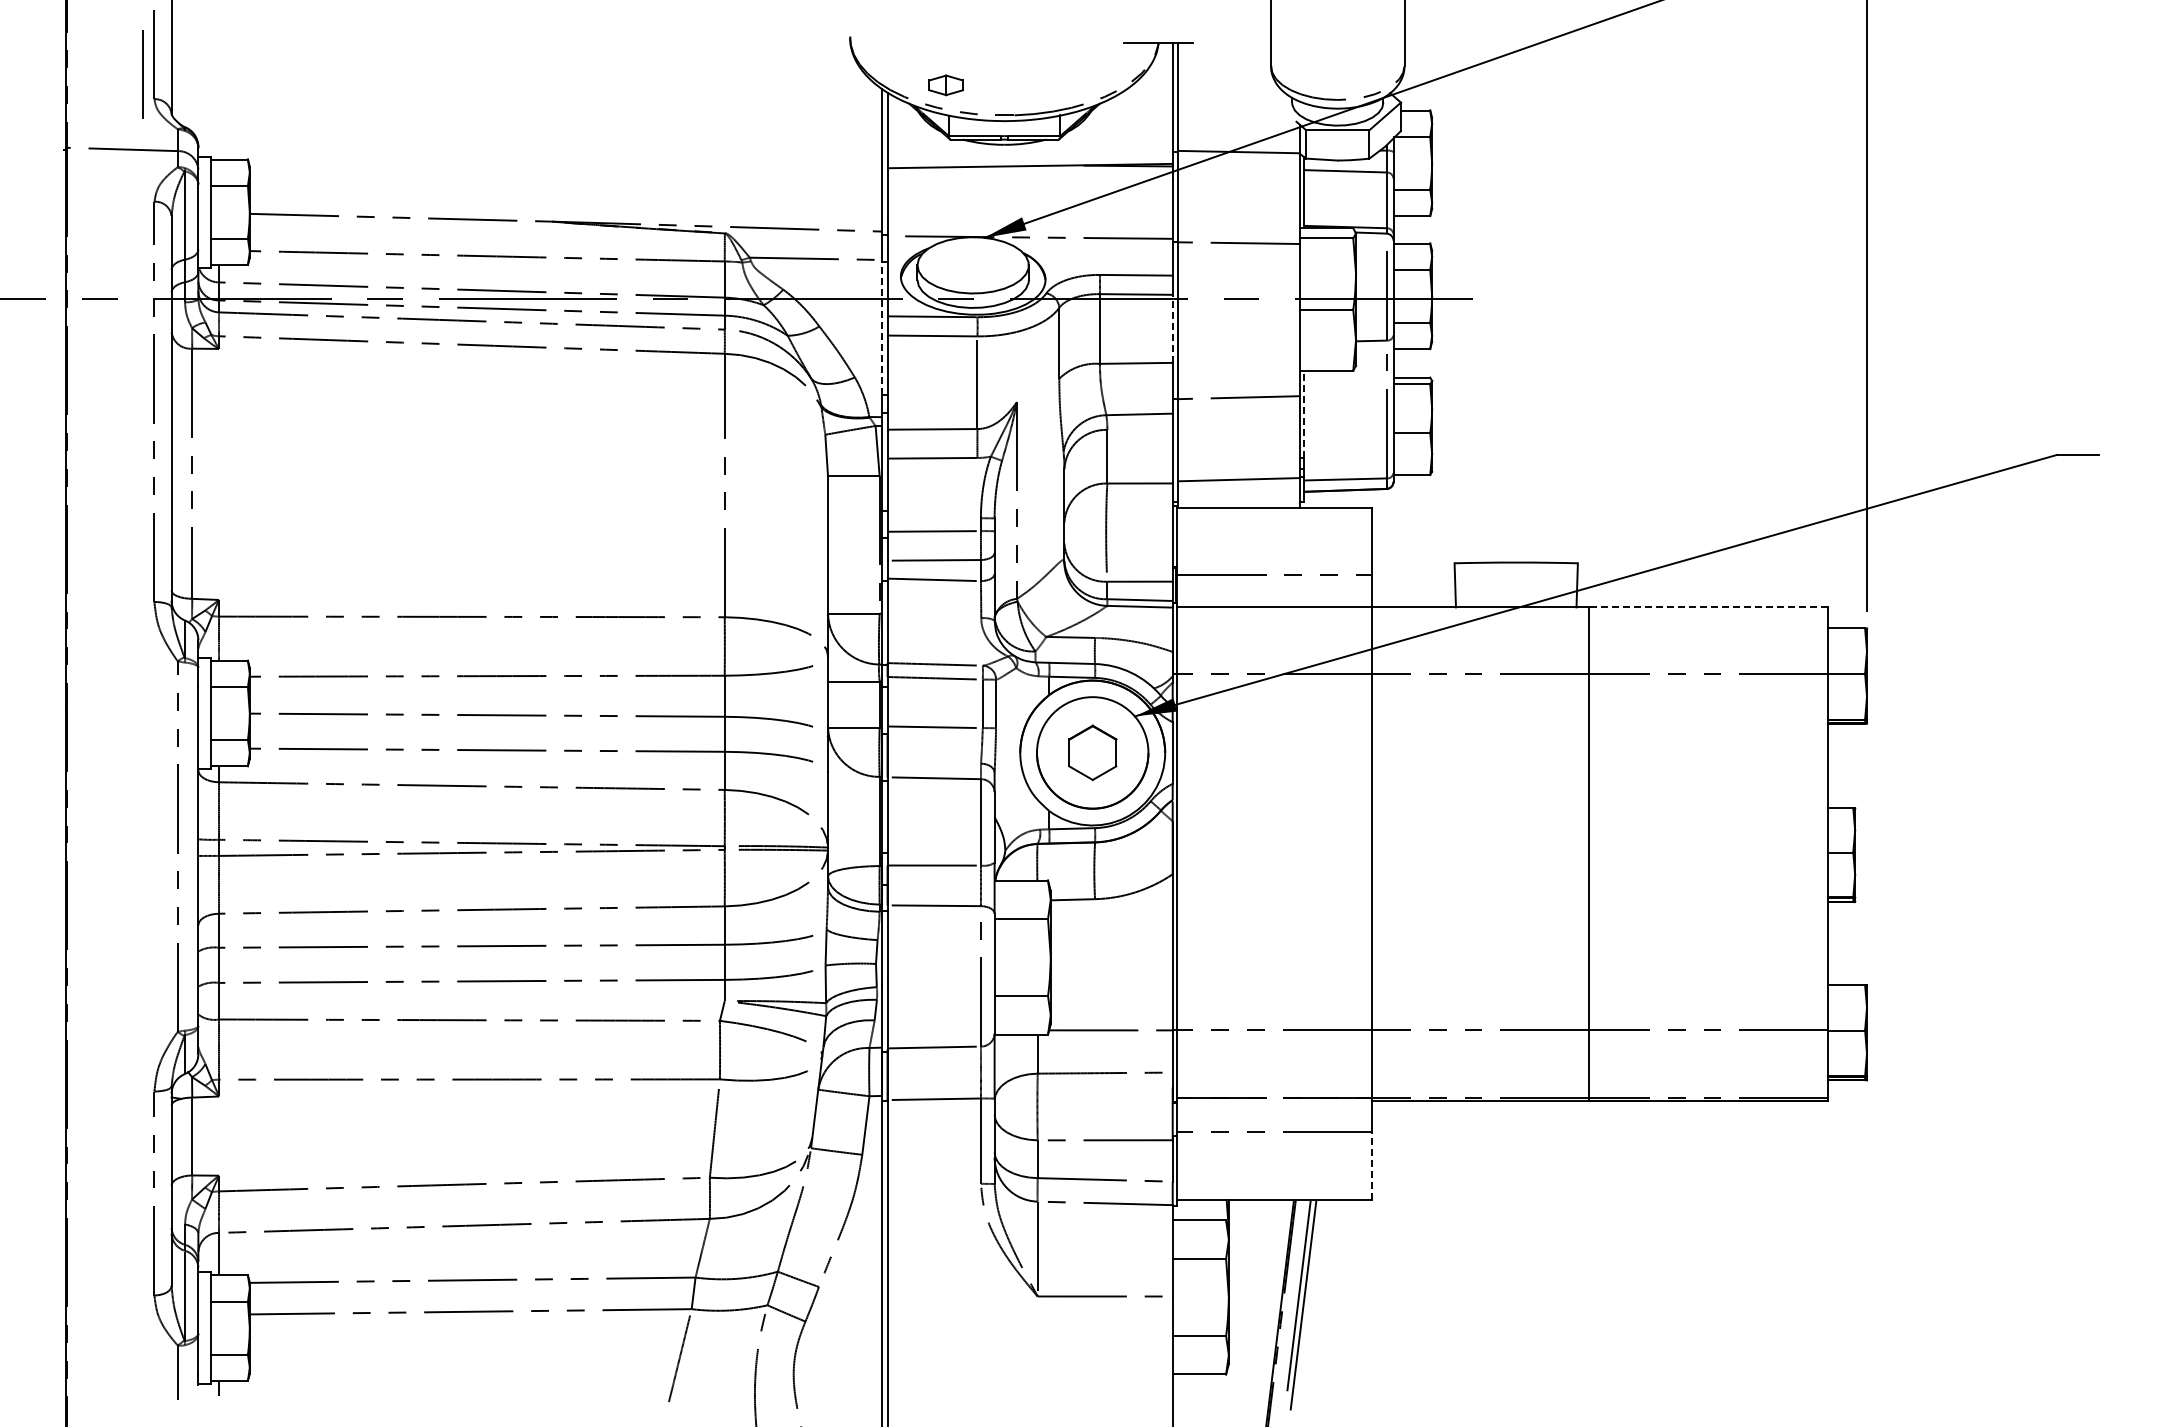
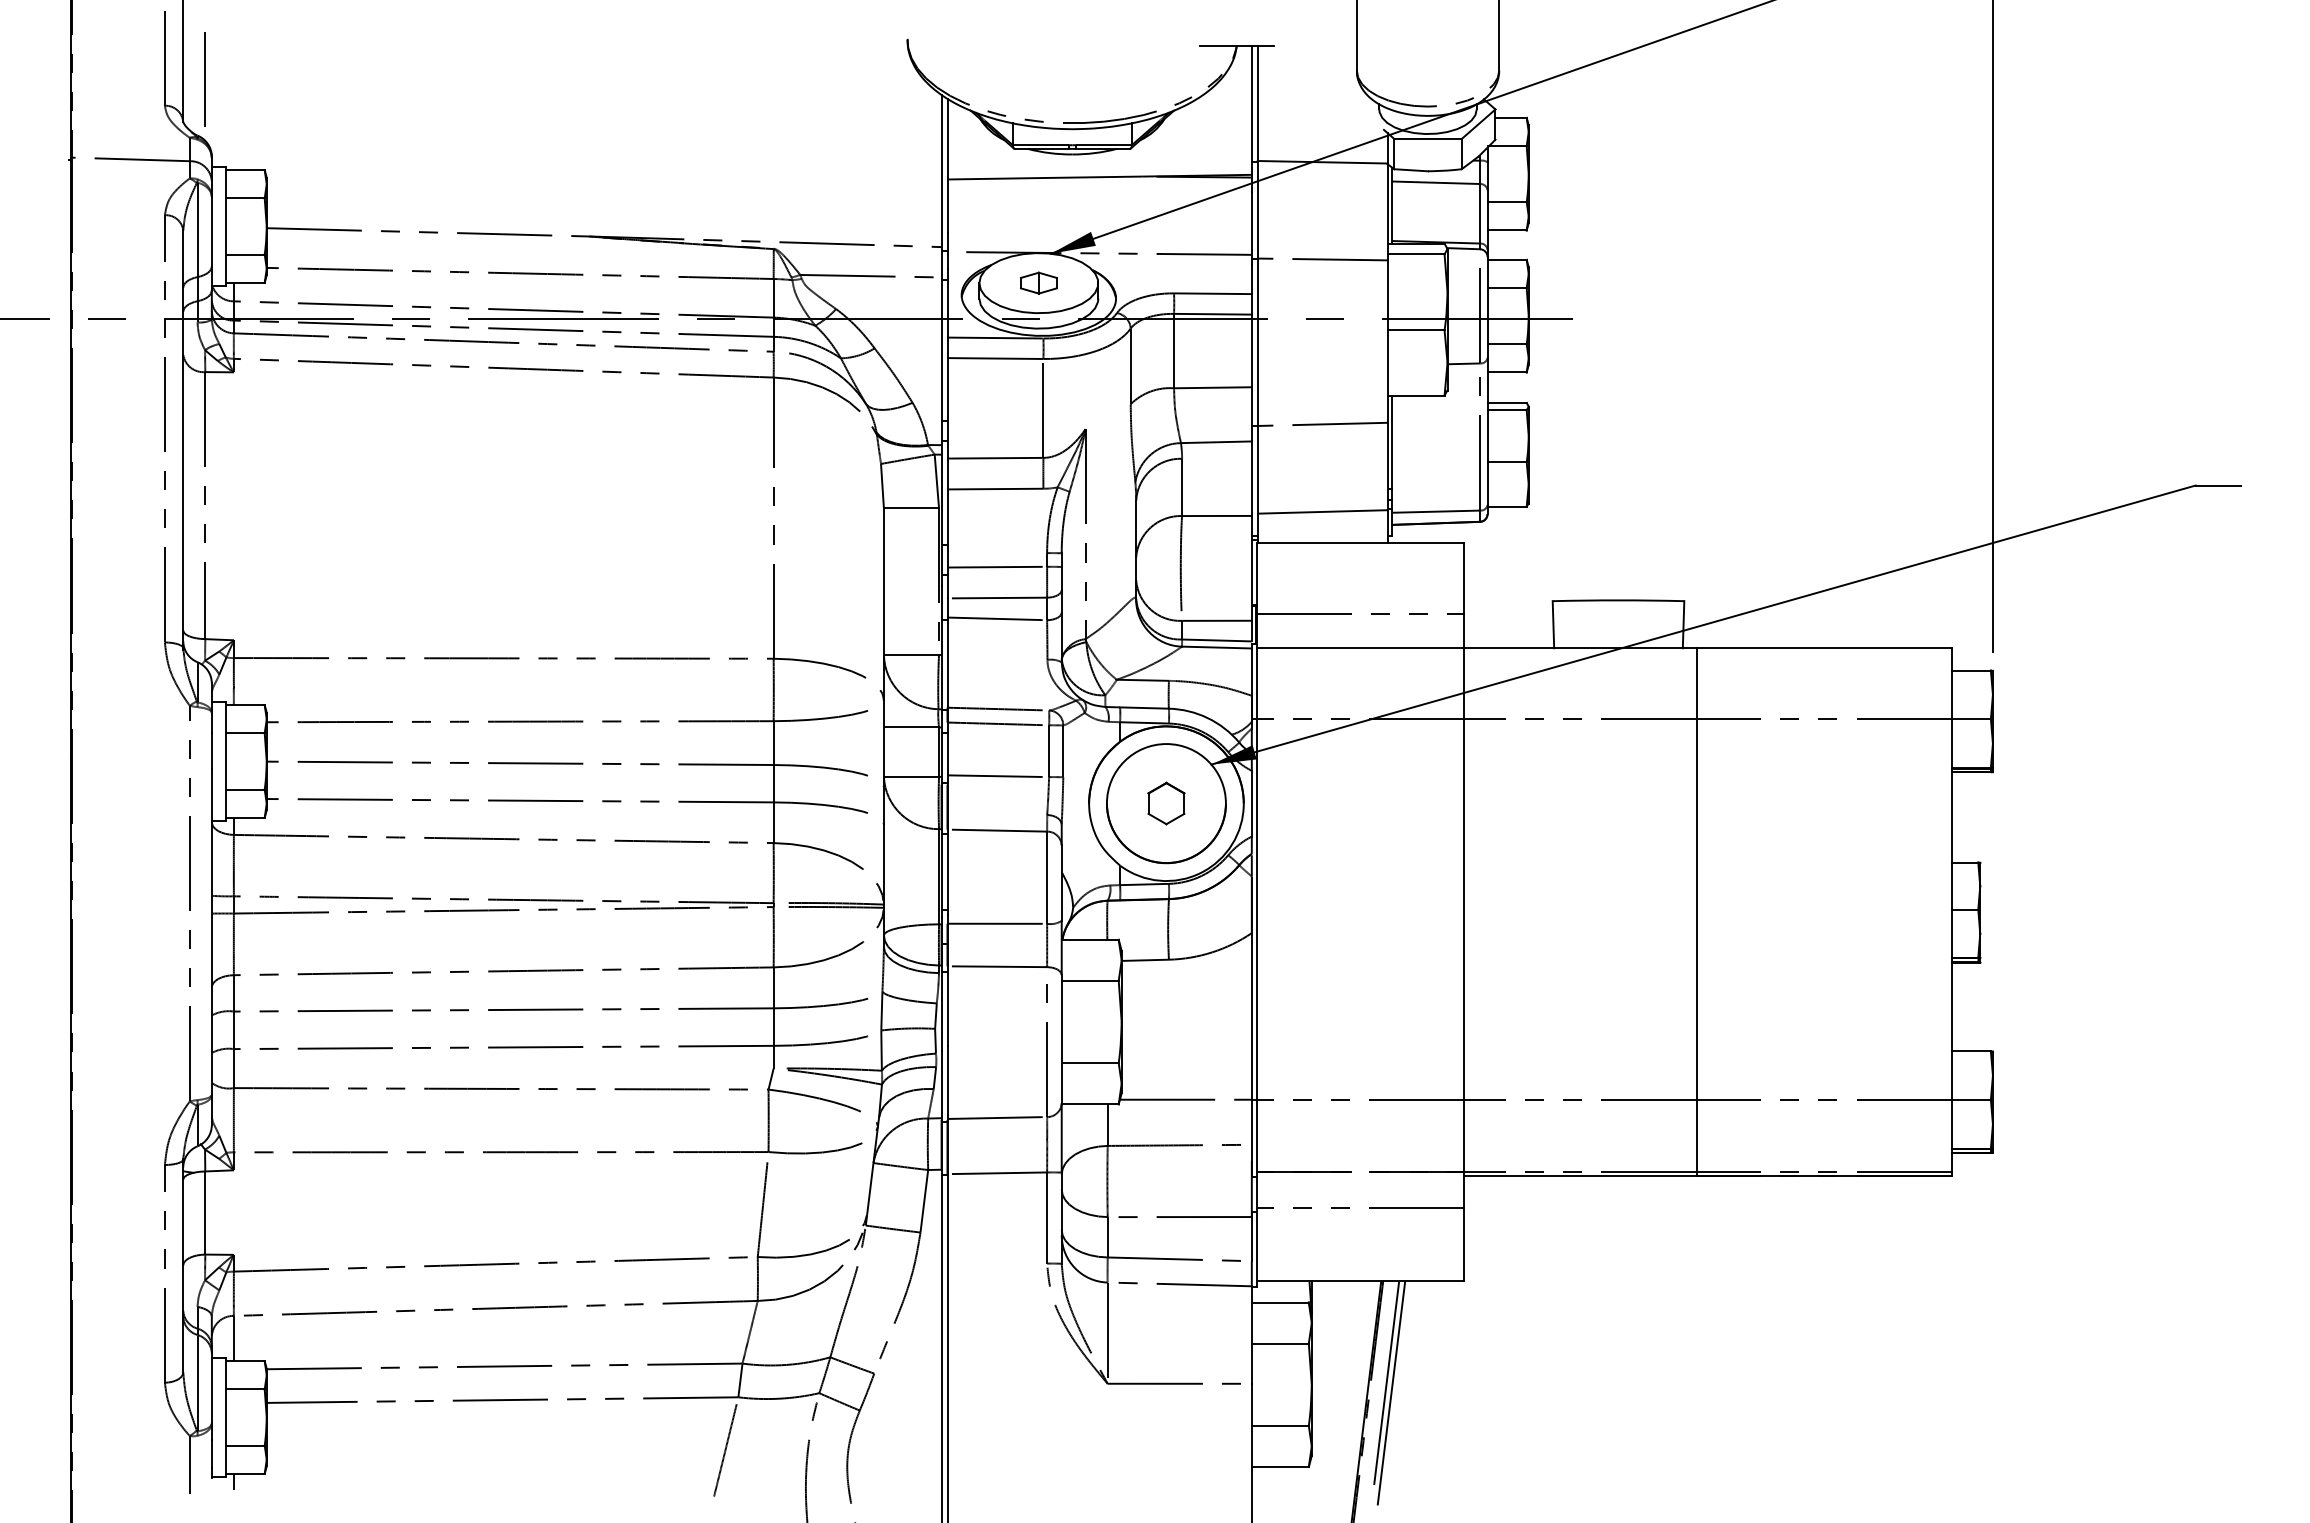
line: (142, 74) -> (204, 79), moved
part: (945, 85) -> (1038, 283), moved
line: (882, 328) -> (942, 350), dashed -> solid
line: (1172, 328) -> (1251, 350), dashed -> solid
line: (1304, 414) -> (1392, 442), dashed -> solid
line: (1708, 607) -> (1823, 648), dashed -> solid
part: (1092, 752) -> (1166, 803), size x0.71
line: (1371, 1165) -> (1464, 1243), dashed -> solid

